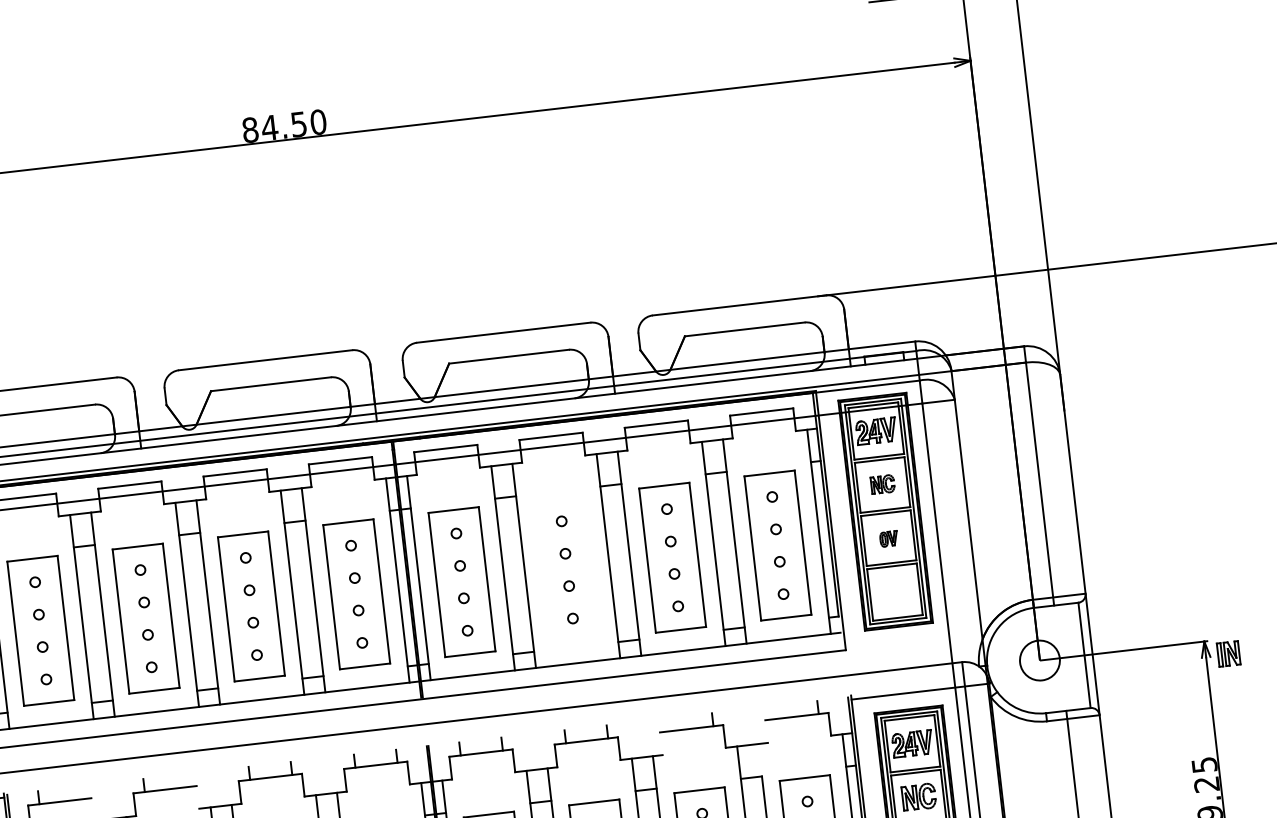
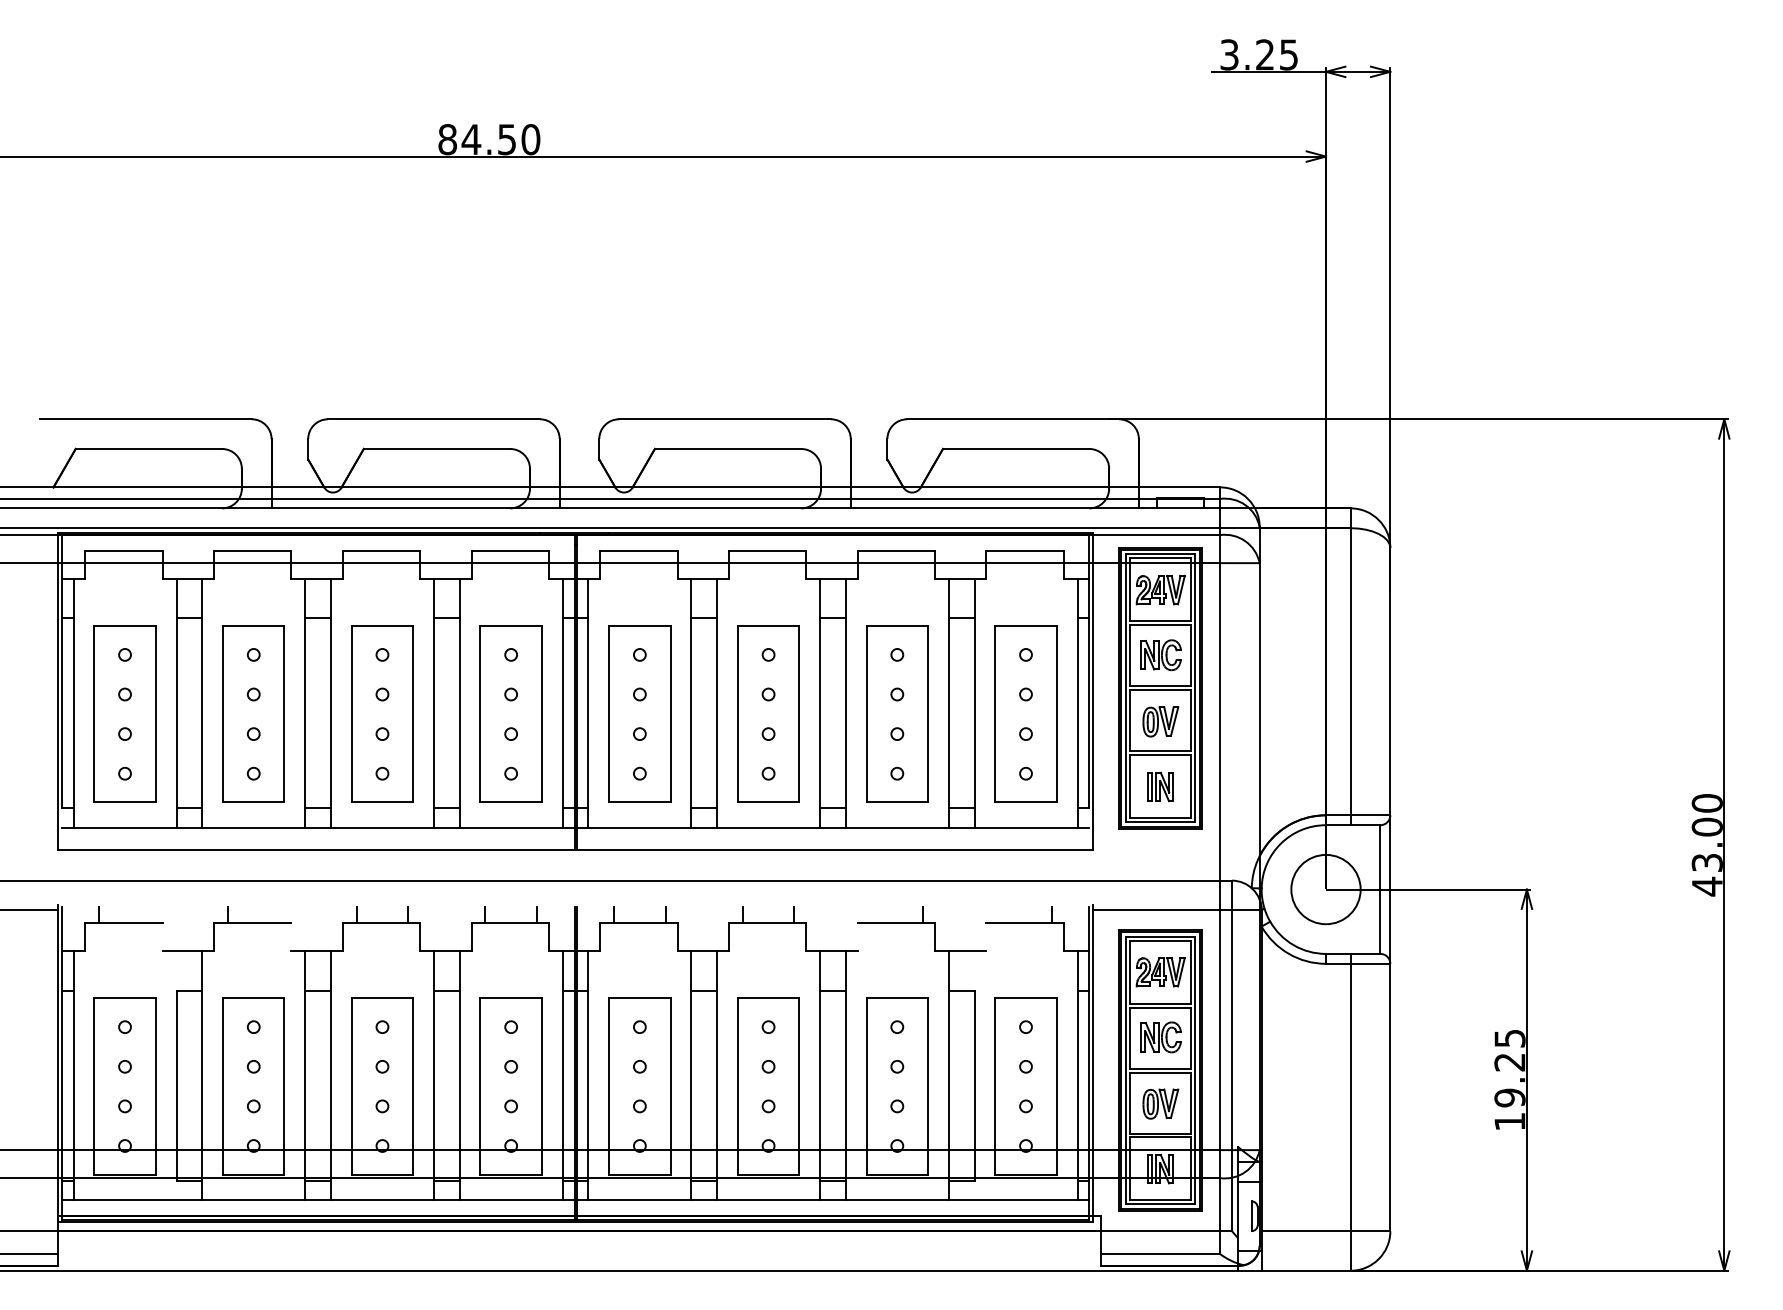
part: (882, 484) -> (1160, 655), size x1.43
part: (888, 538) -> (1160, 721), size x1.67
part: (567, 569) -> (768, 713), added
part: (1228, 653) -> (1160, 786), moved
circle: (1039, 660) -> (1325, 889), size x1.43

